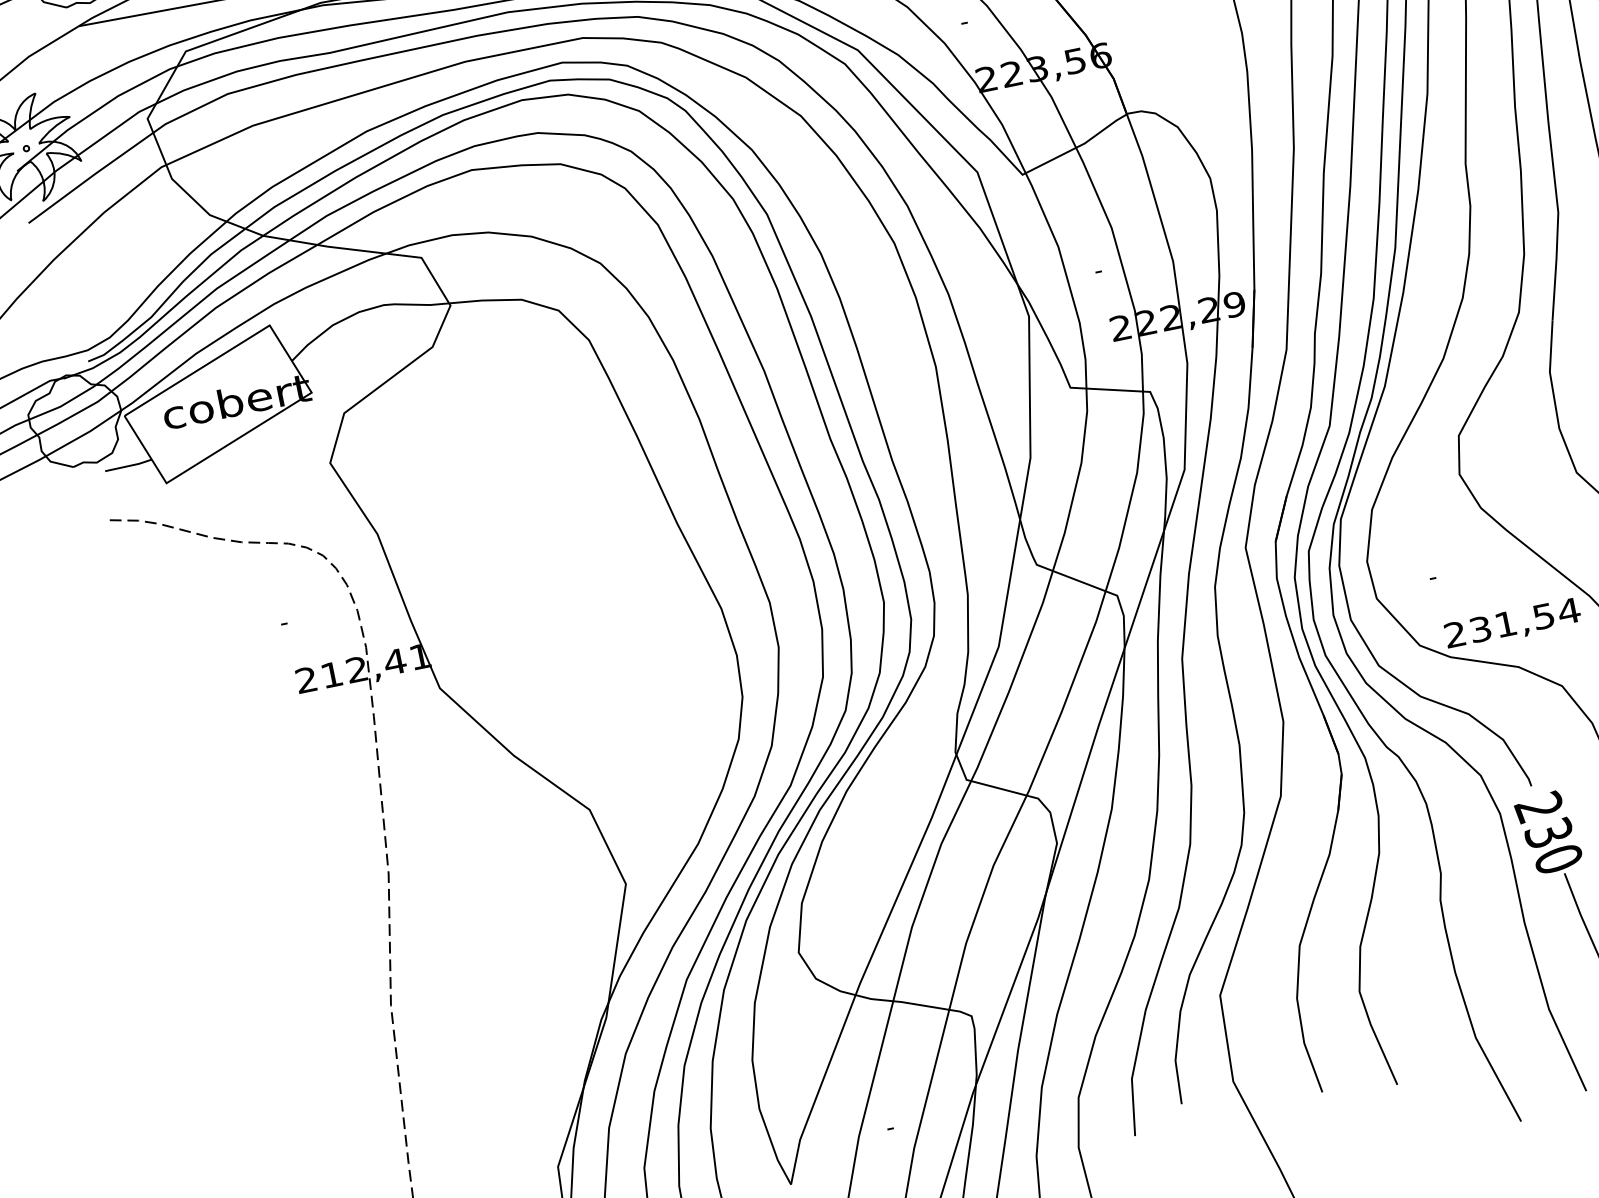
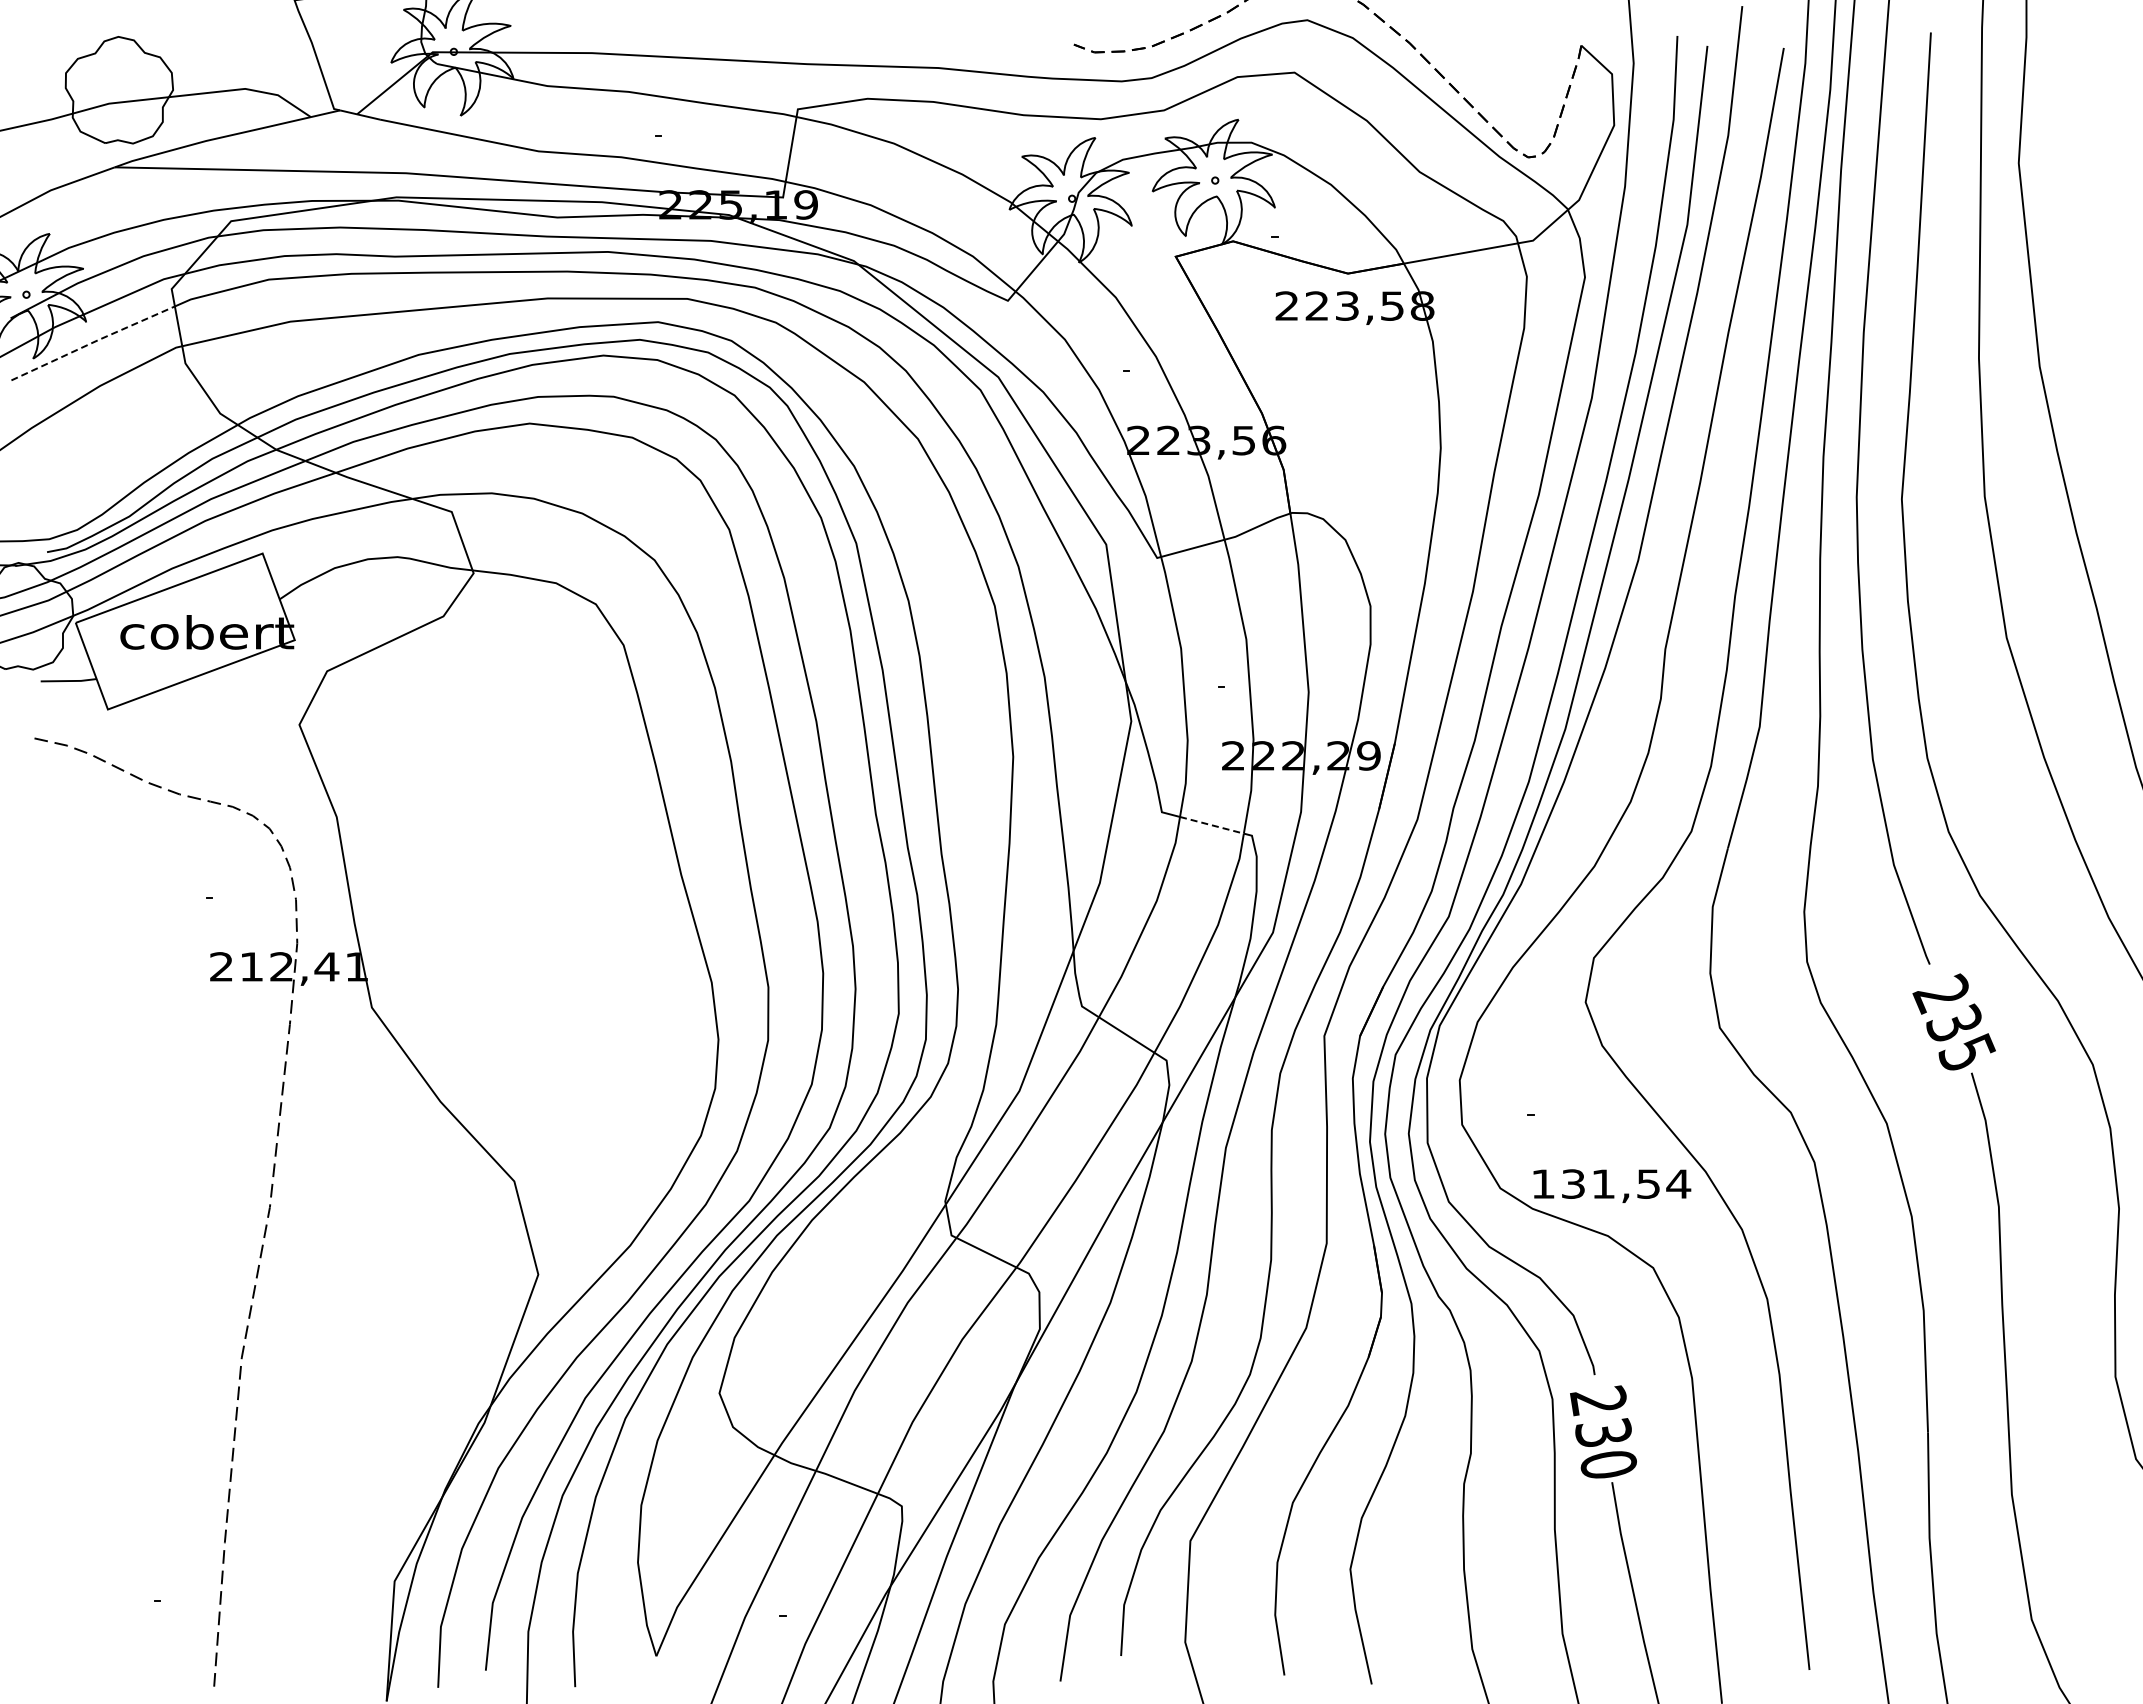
line: (91, 177) -> (93, 342), solid -> dashed
line: (1114, 390) -> (1211, 825), solid -> dashed
text: (1454, 634) -> (1542, 1183), 231,54 -> 131,54

